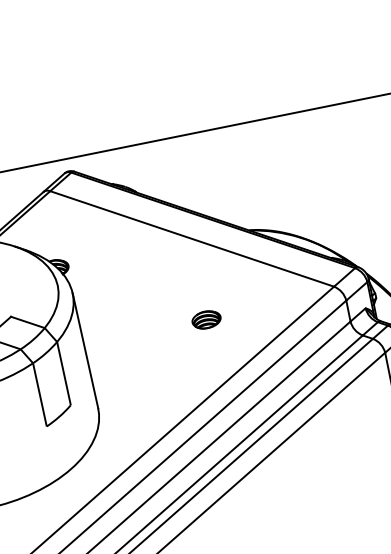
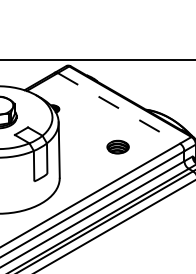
line: (191, 239) -> (118, 108), solid -> dashed
part: (205, 318) -> (117, 146), size x1.6

